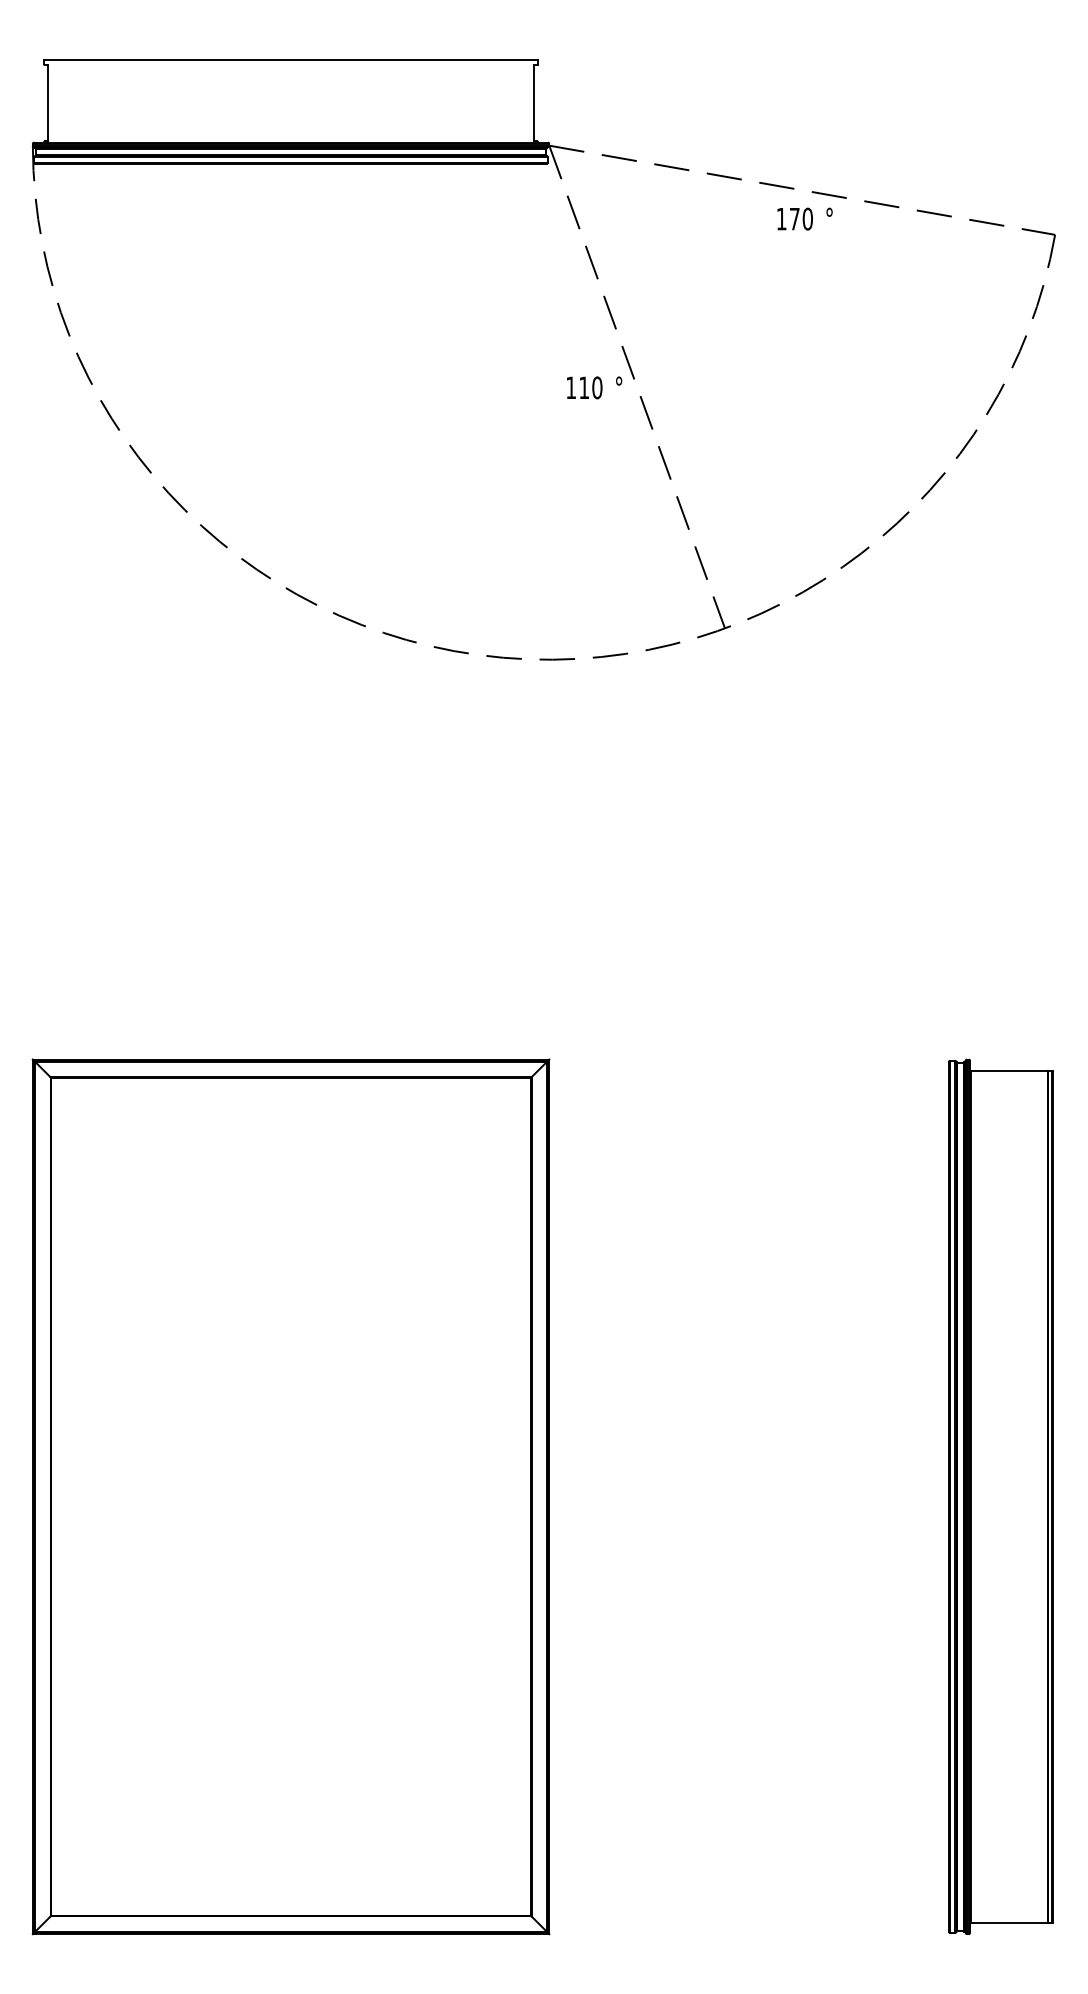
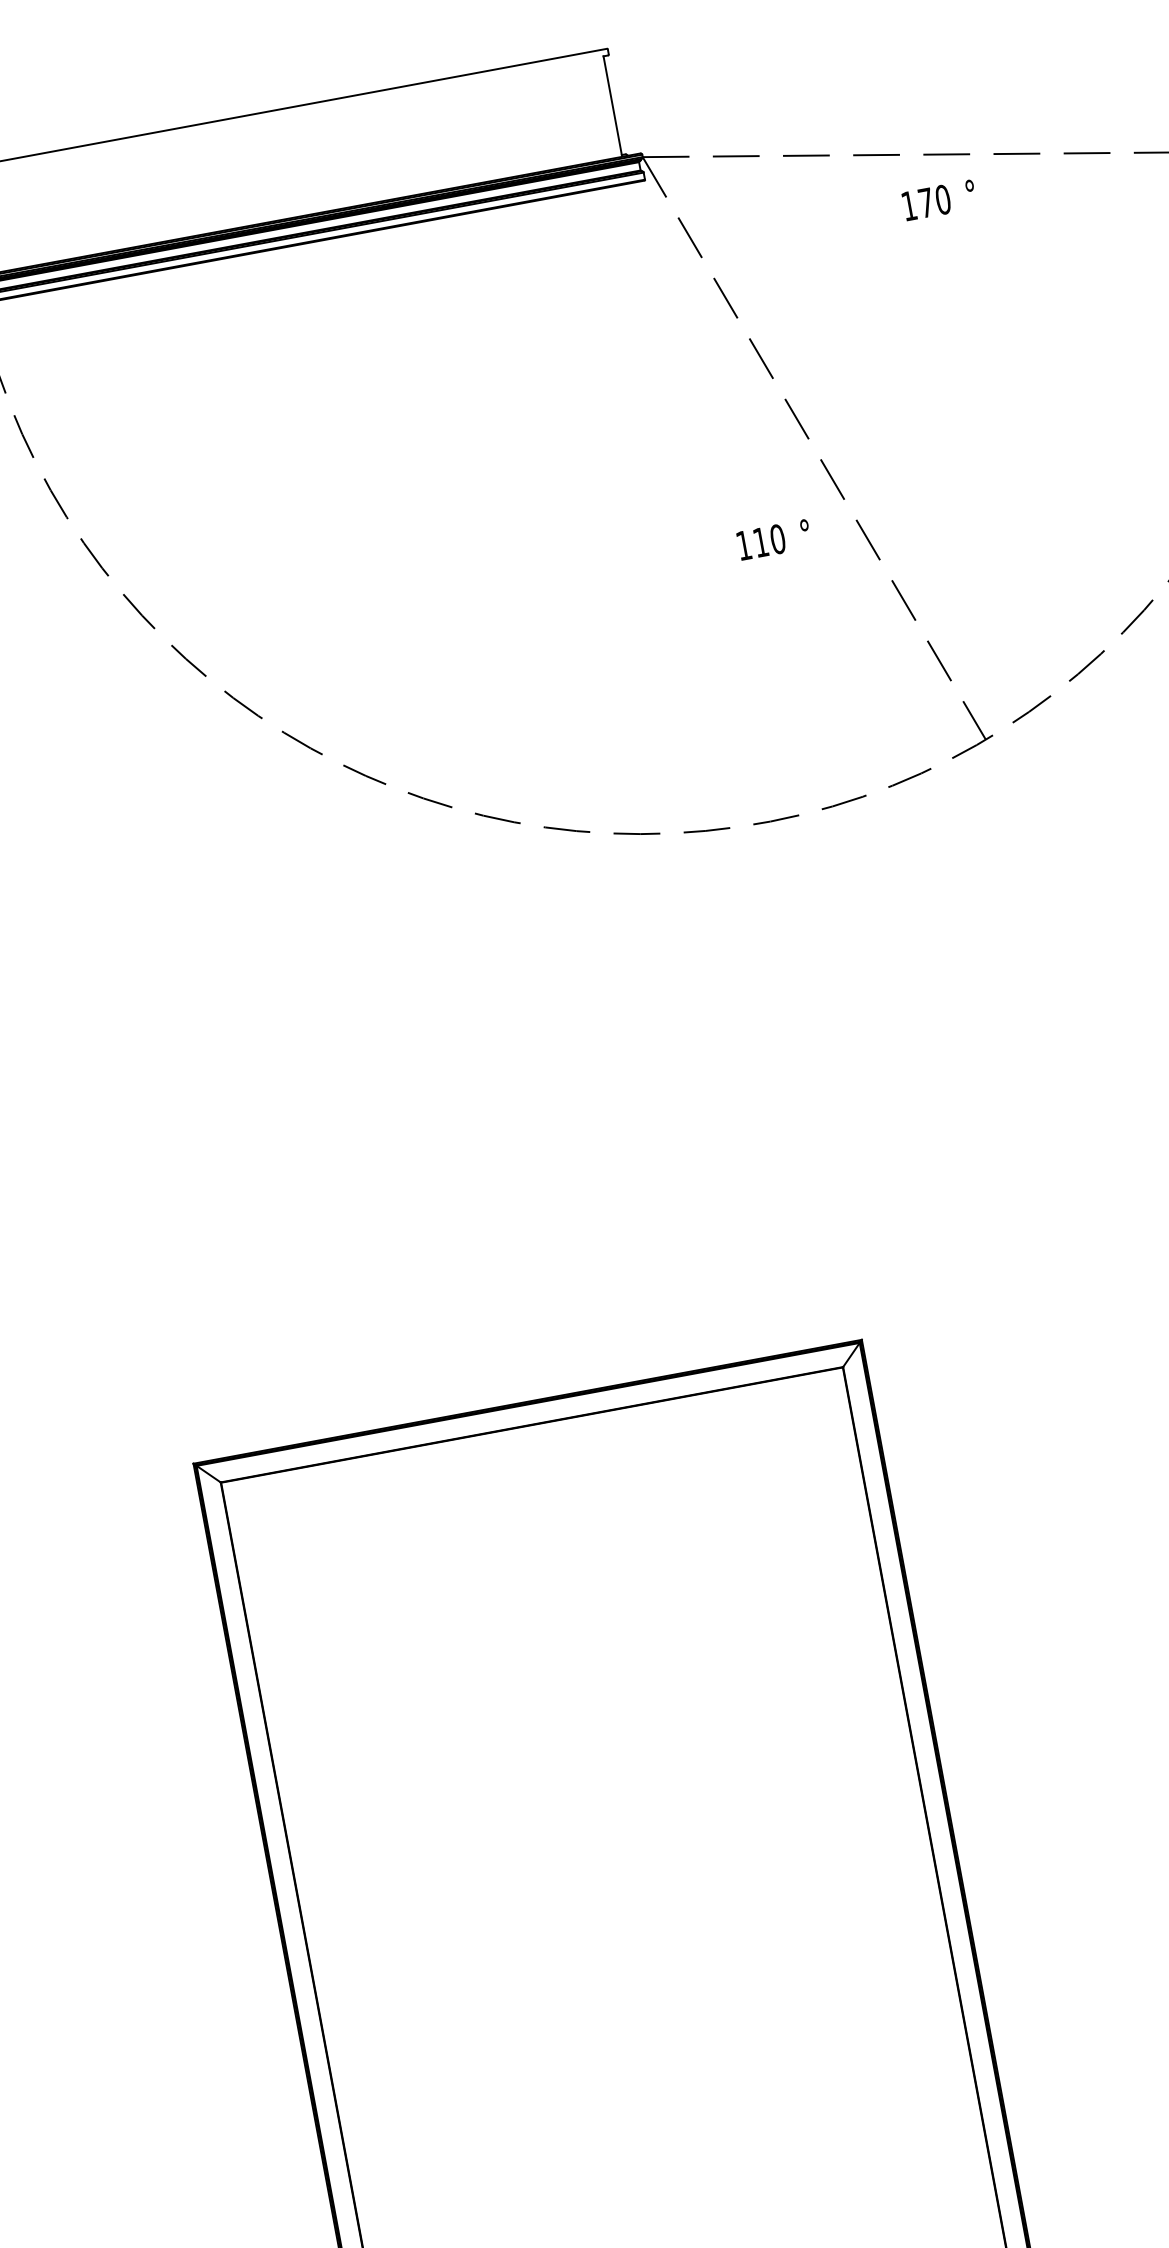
text: (804, 218) -> (938, 199), moved
text: (594, 387) -> (774, 539), moved

